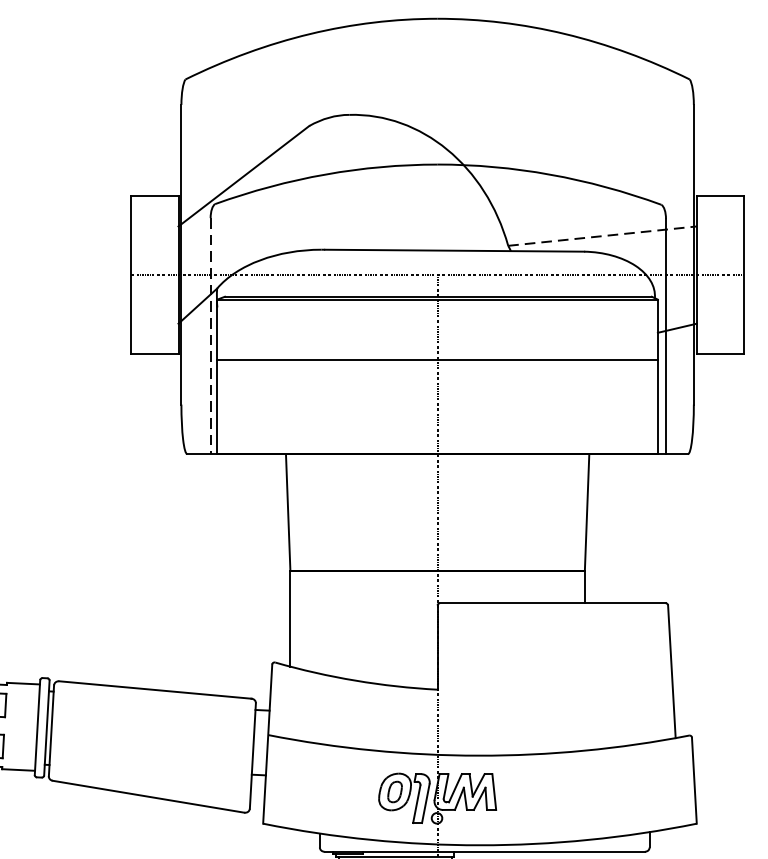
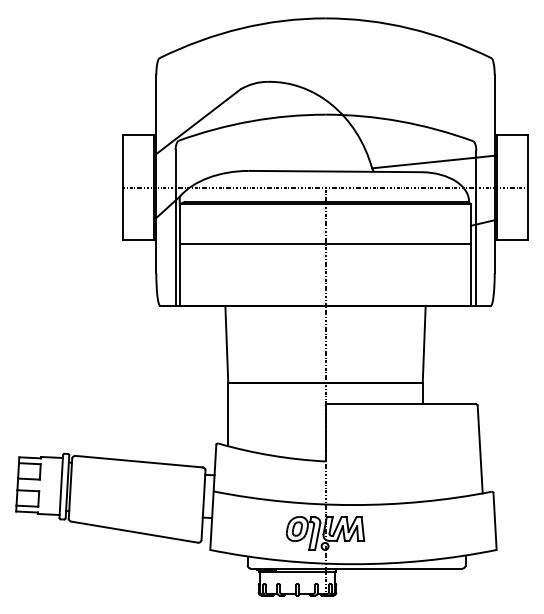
line: (602, 235) -> (434, 161), dashed -> solid
line: (210, 335) -> (175, 227), dashed -> solid

